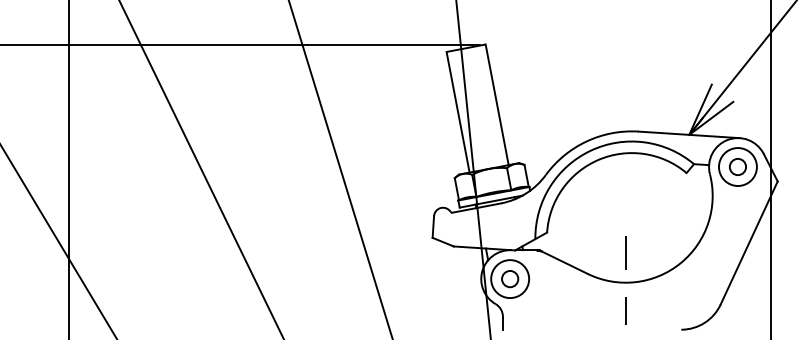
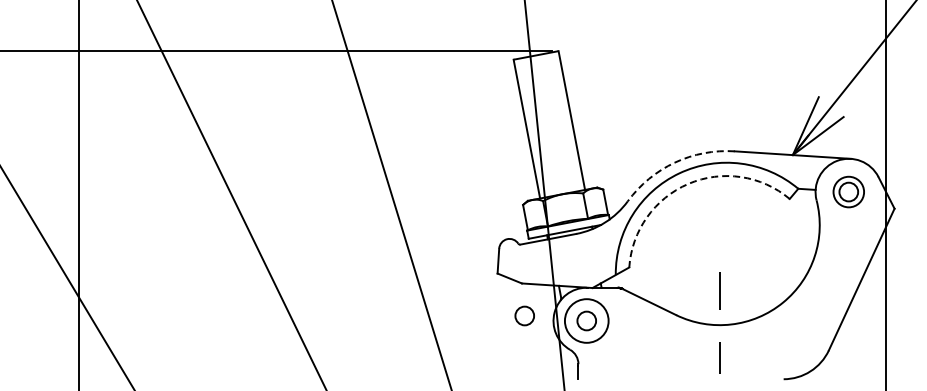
arc: (586, 141) -> (674, 162), solid -> dashed
arc: (598, 159) -> (688, 183), solid -> dashed
circle: (737, 166) -> (848, 191), size x0.7
circle: (456, 274) -> (524, 315), added

